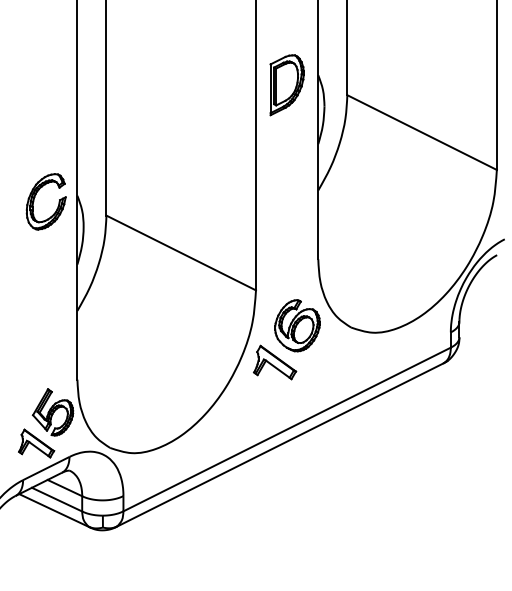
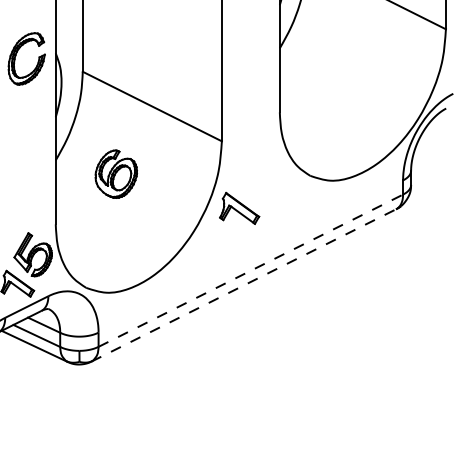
part: (297, 325) -> (116, 173), moved
line: (287, 429) -> (251, 270), solid -> dashed
line: (279, 445) -> (243, 285), solid -> dashed

